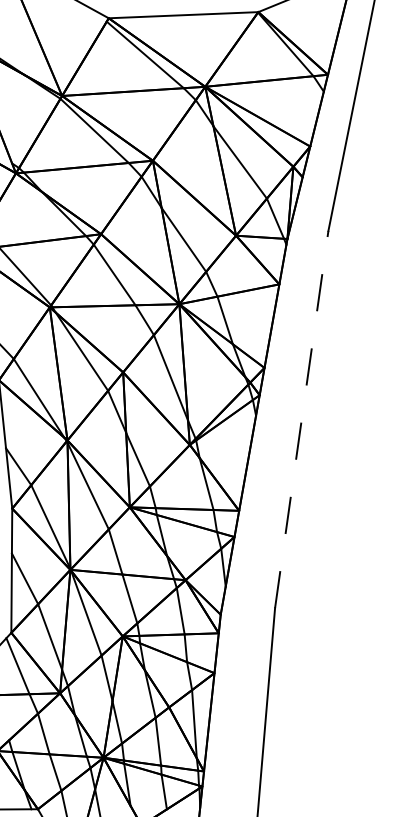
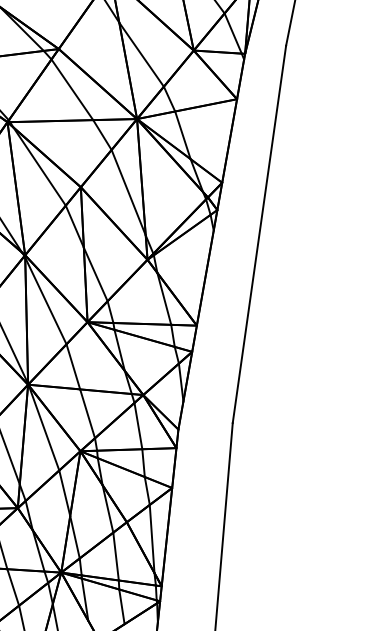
line: (301, 419) -> (259, 234), dashed -> solid

